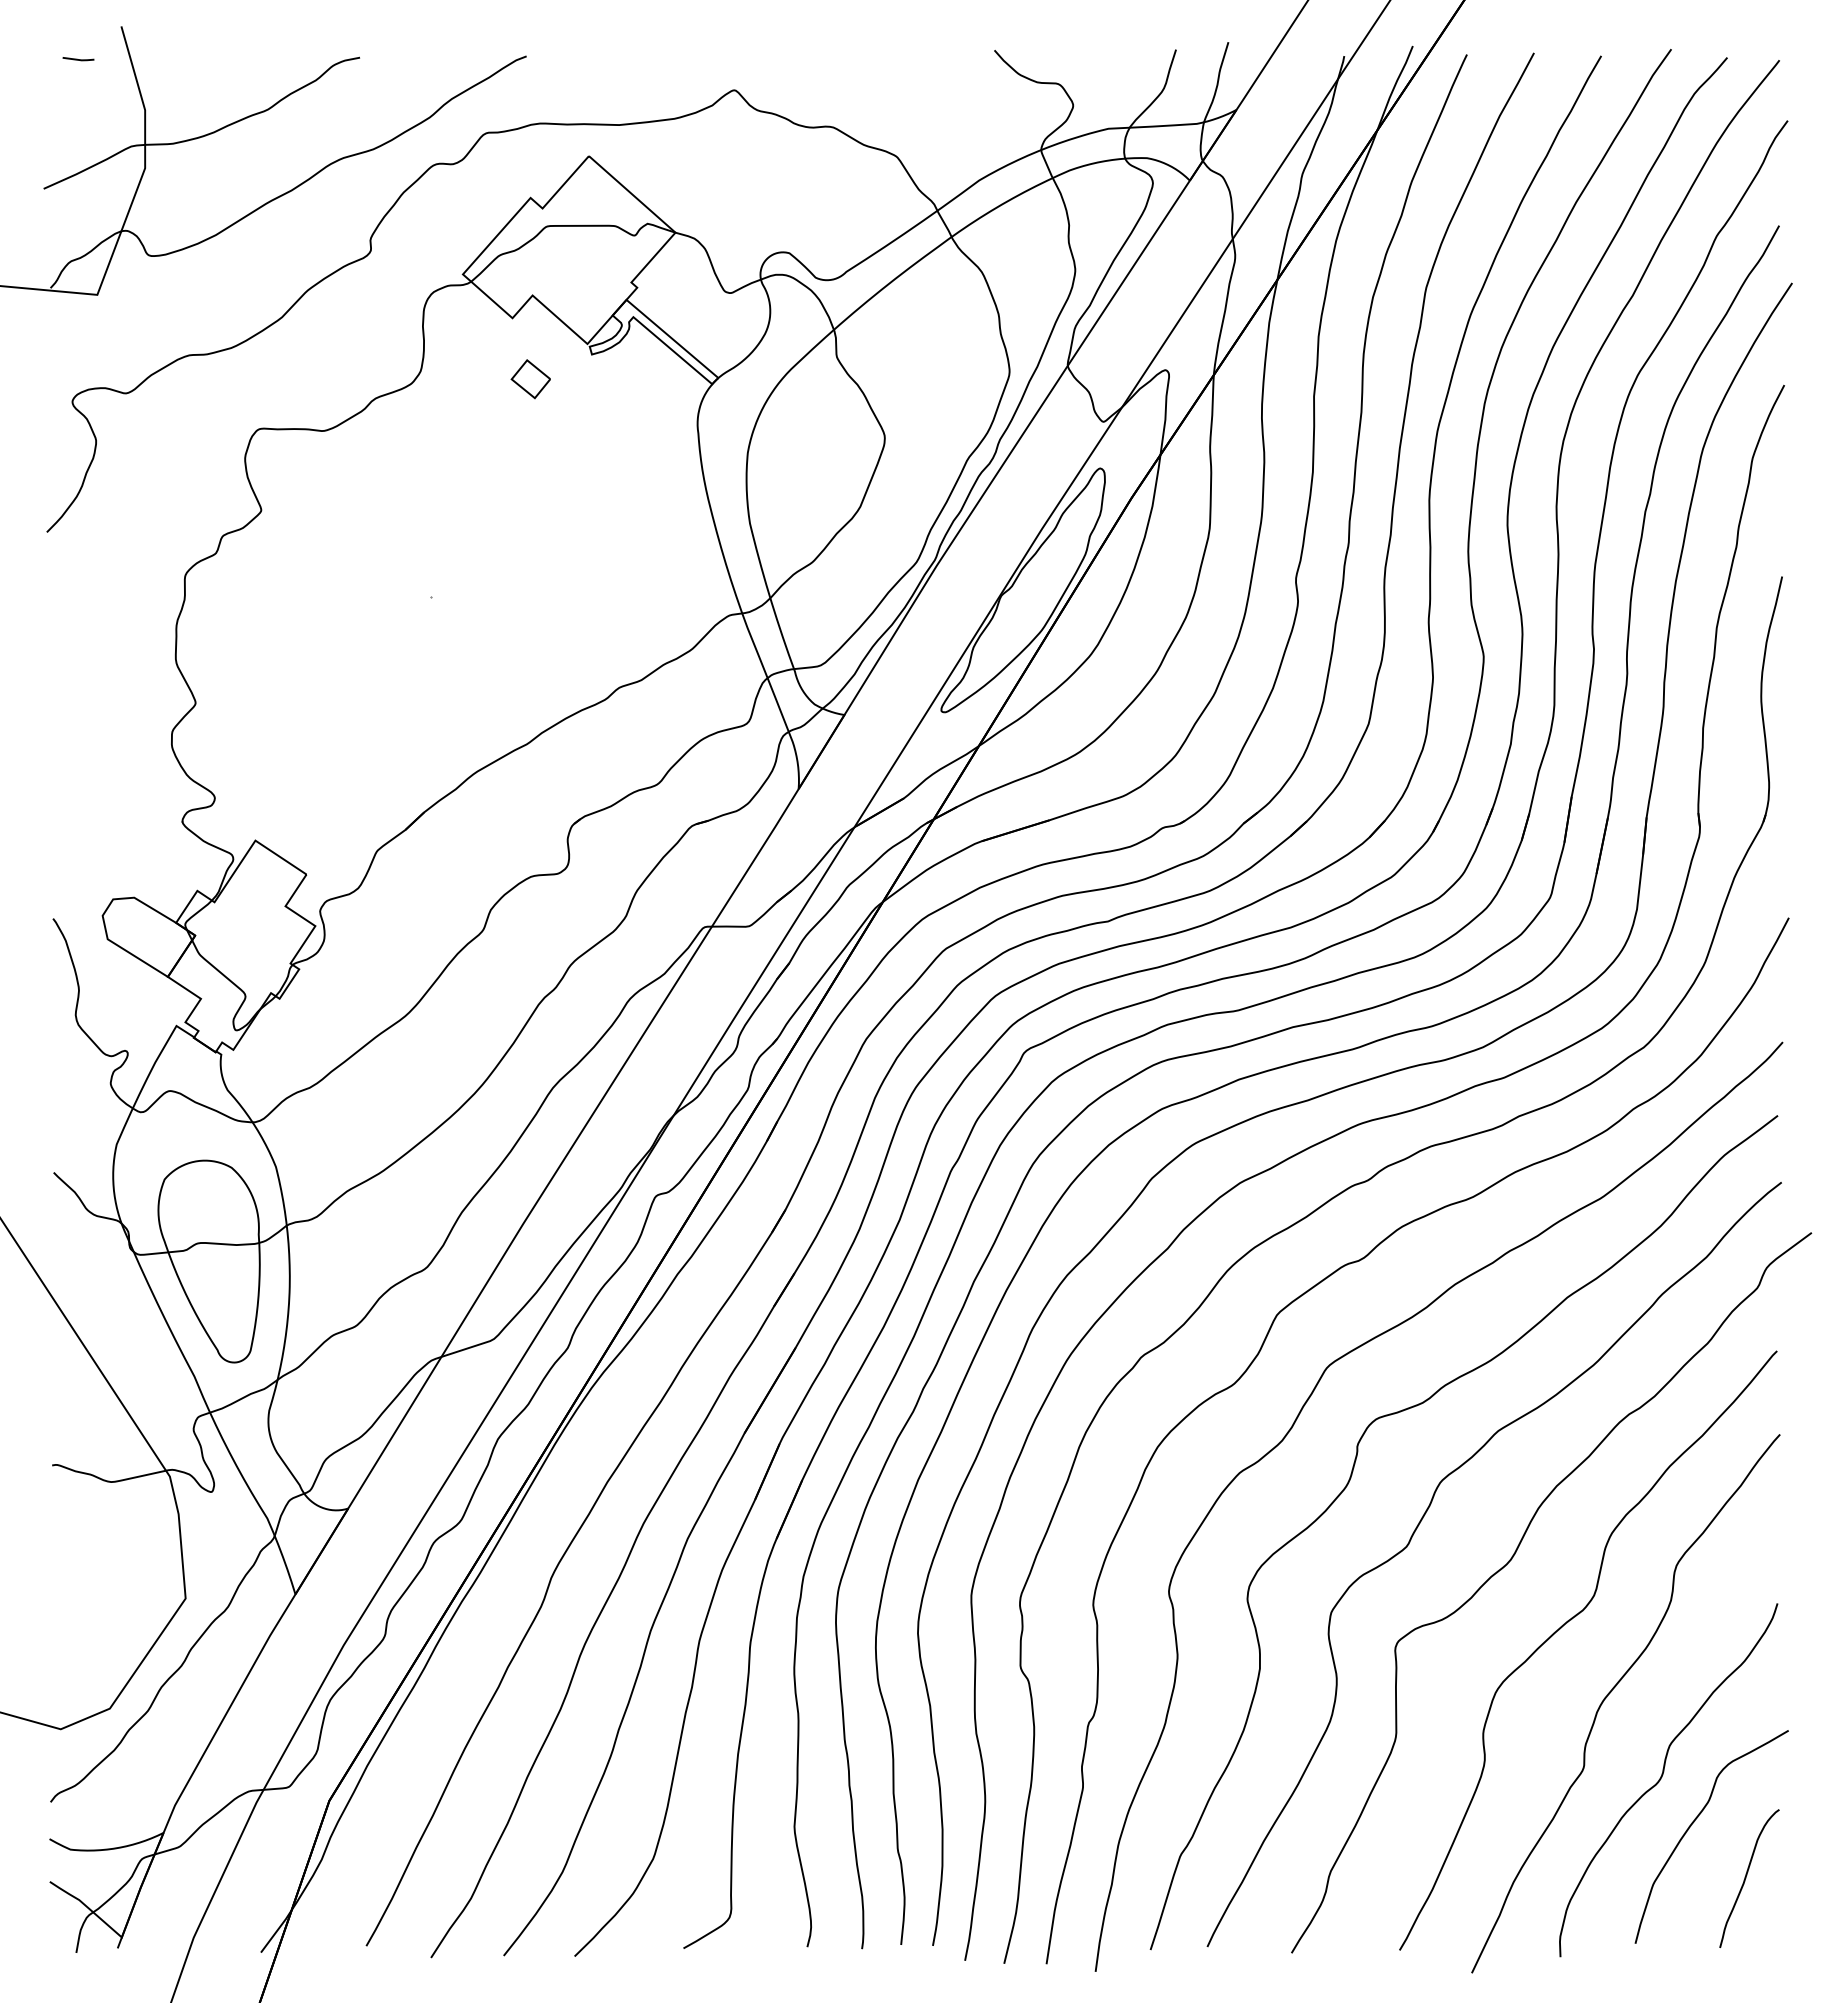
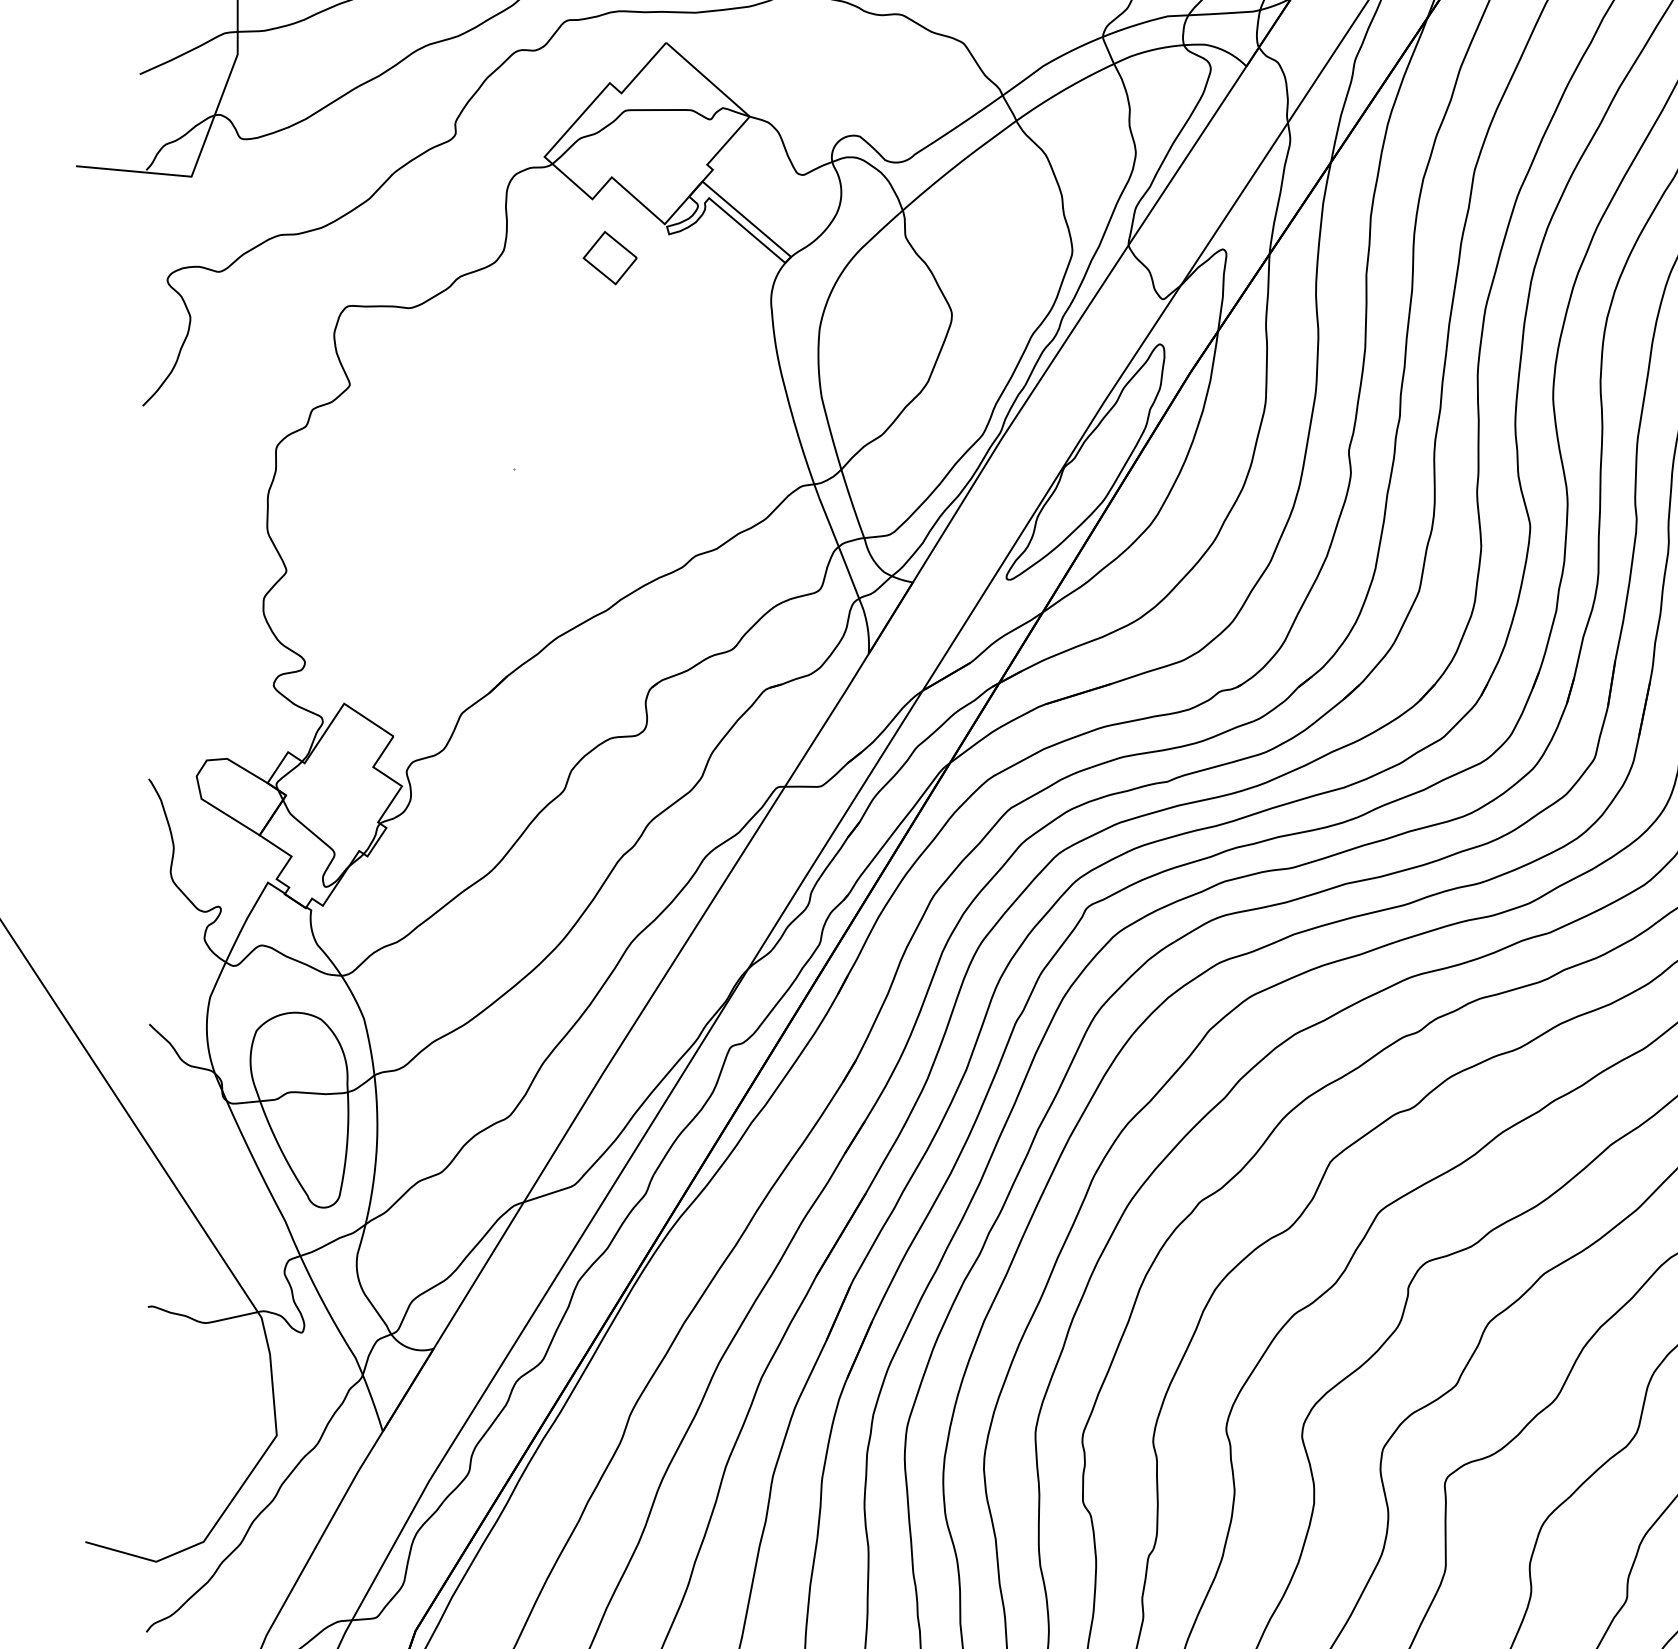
part: (530, 379) -> (609, 258), size x1.43

